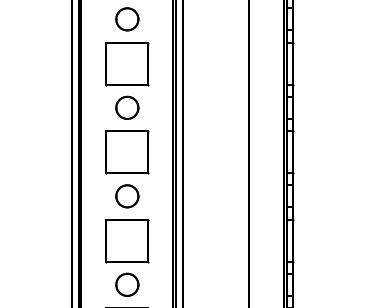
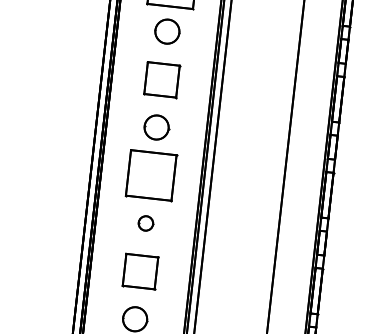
part: (127, 64) -> (162, 80), size x0.7
circle: (127, 196) -> (146, 223), size x0.6
part: (127, 241) -> (140, 272), size x0.7

